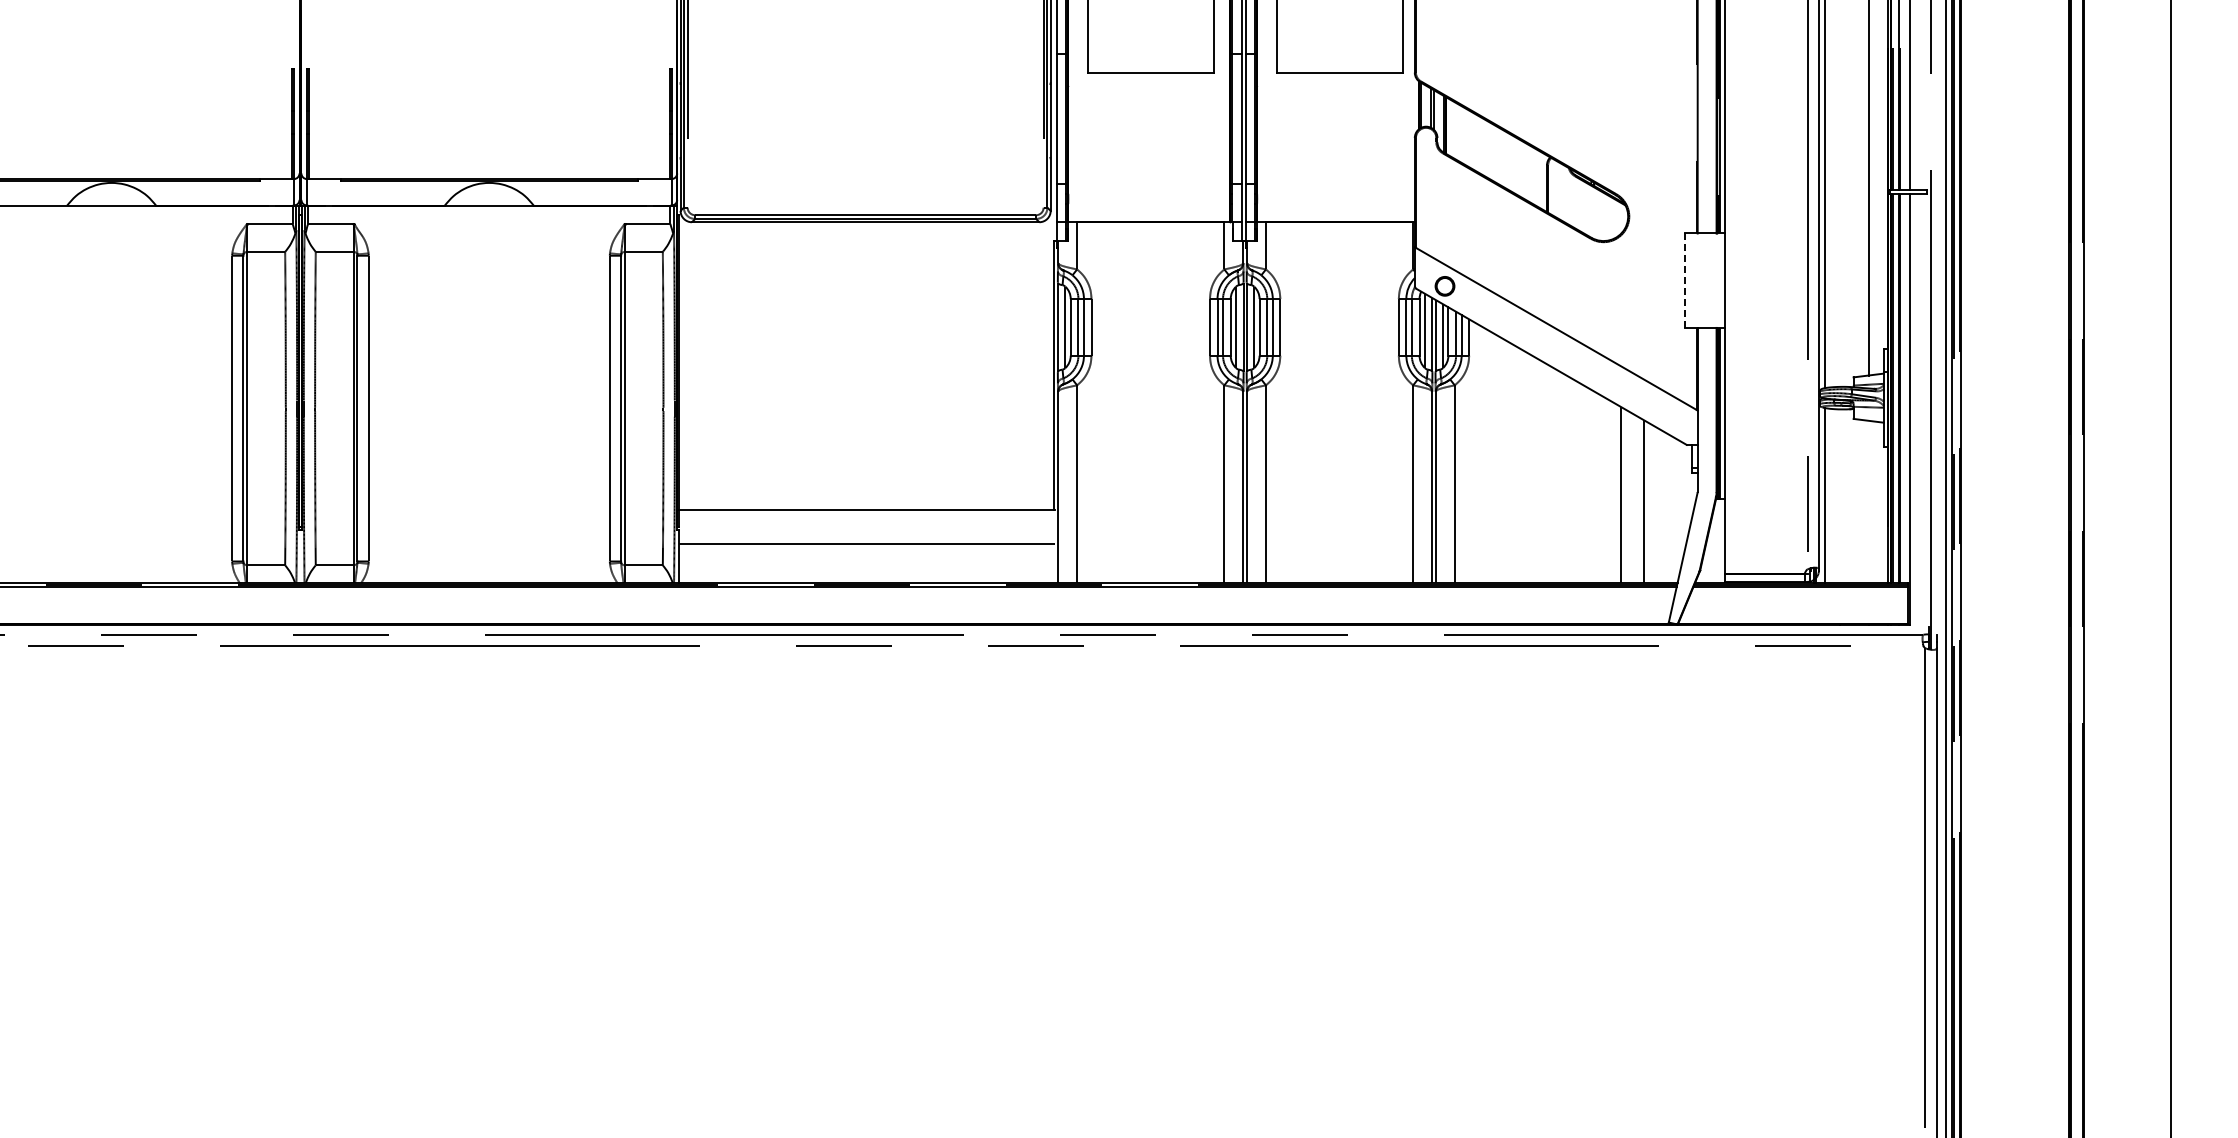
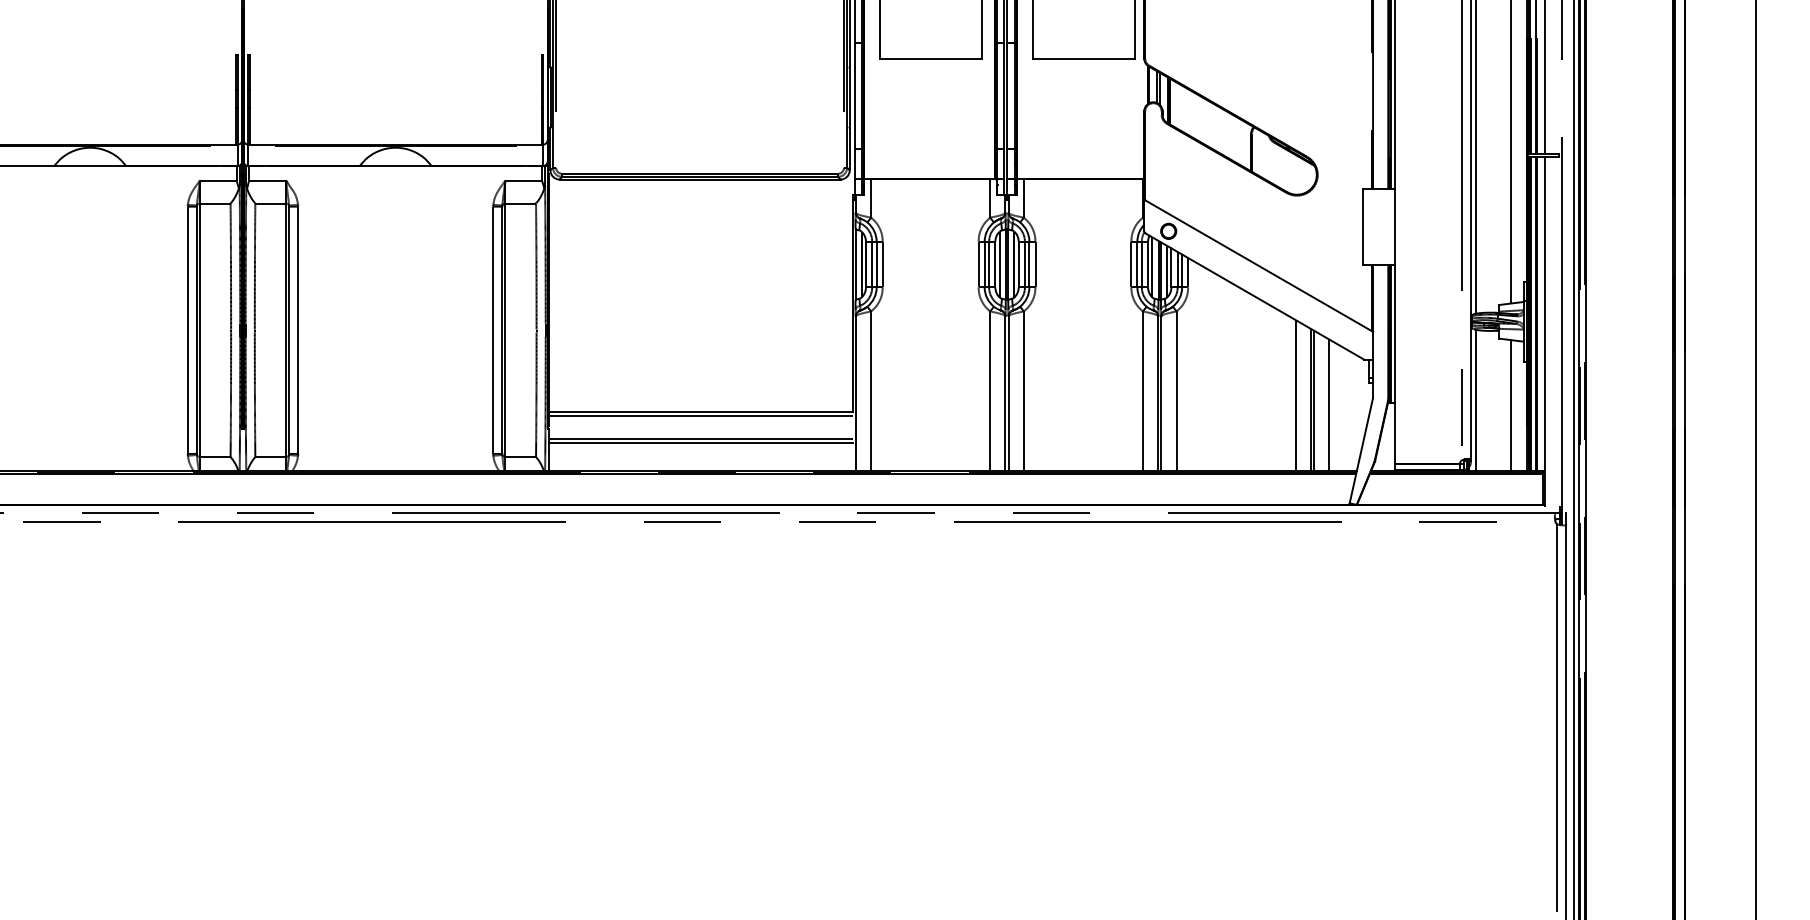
line: (1684, 280) -> (1362, 226), dashed -> solid
line: (1601, 488) -> (1295, 394), added
line: (1624, 495) -> (1313, 400), added
line: (1868, 501) -> (1511, 405), added
line: (866, 514) -> (700, 415), added
line: (866, 548) -> (700, 443), added

